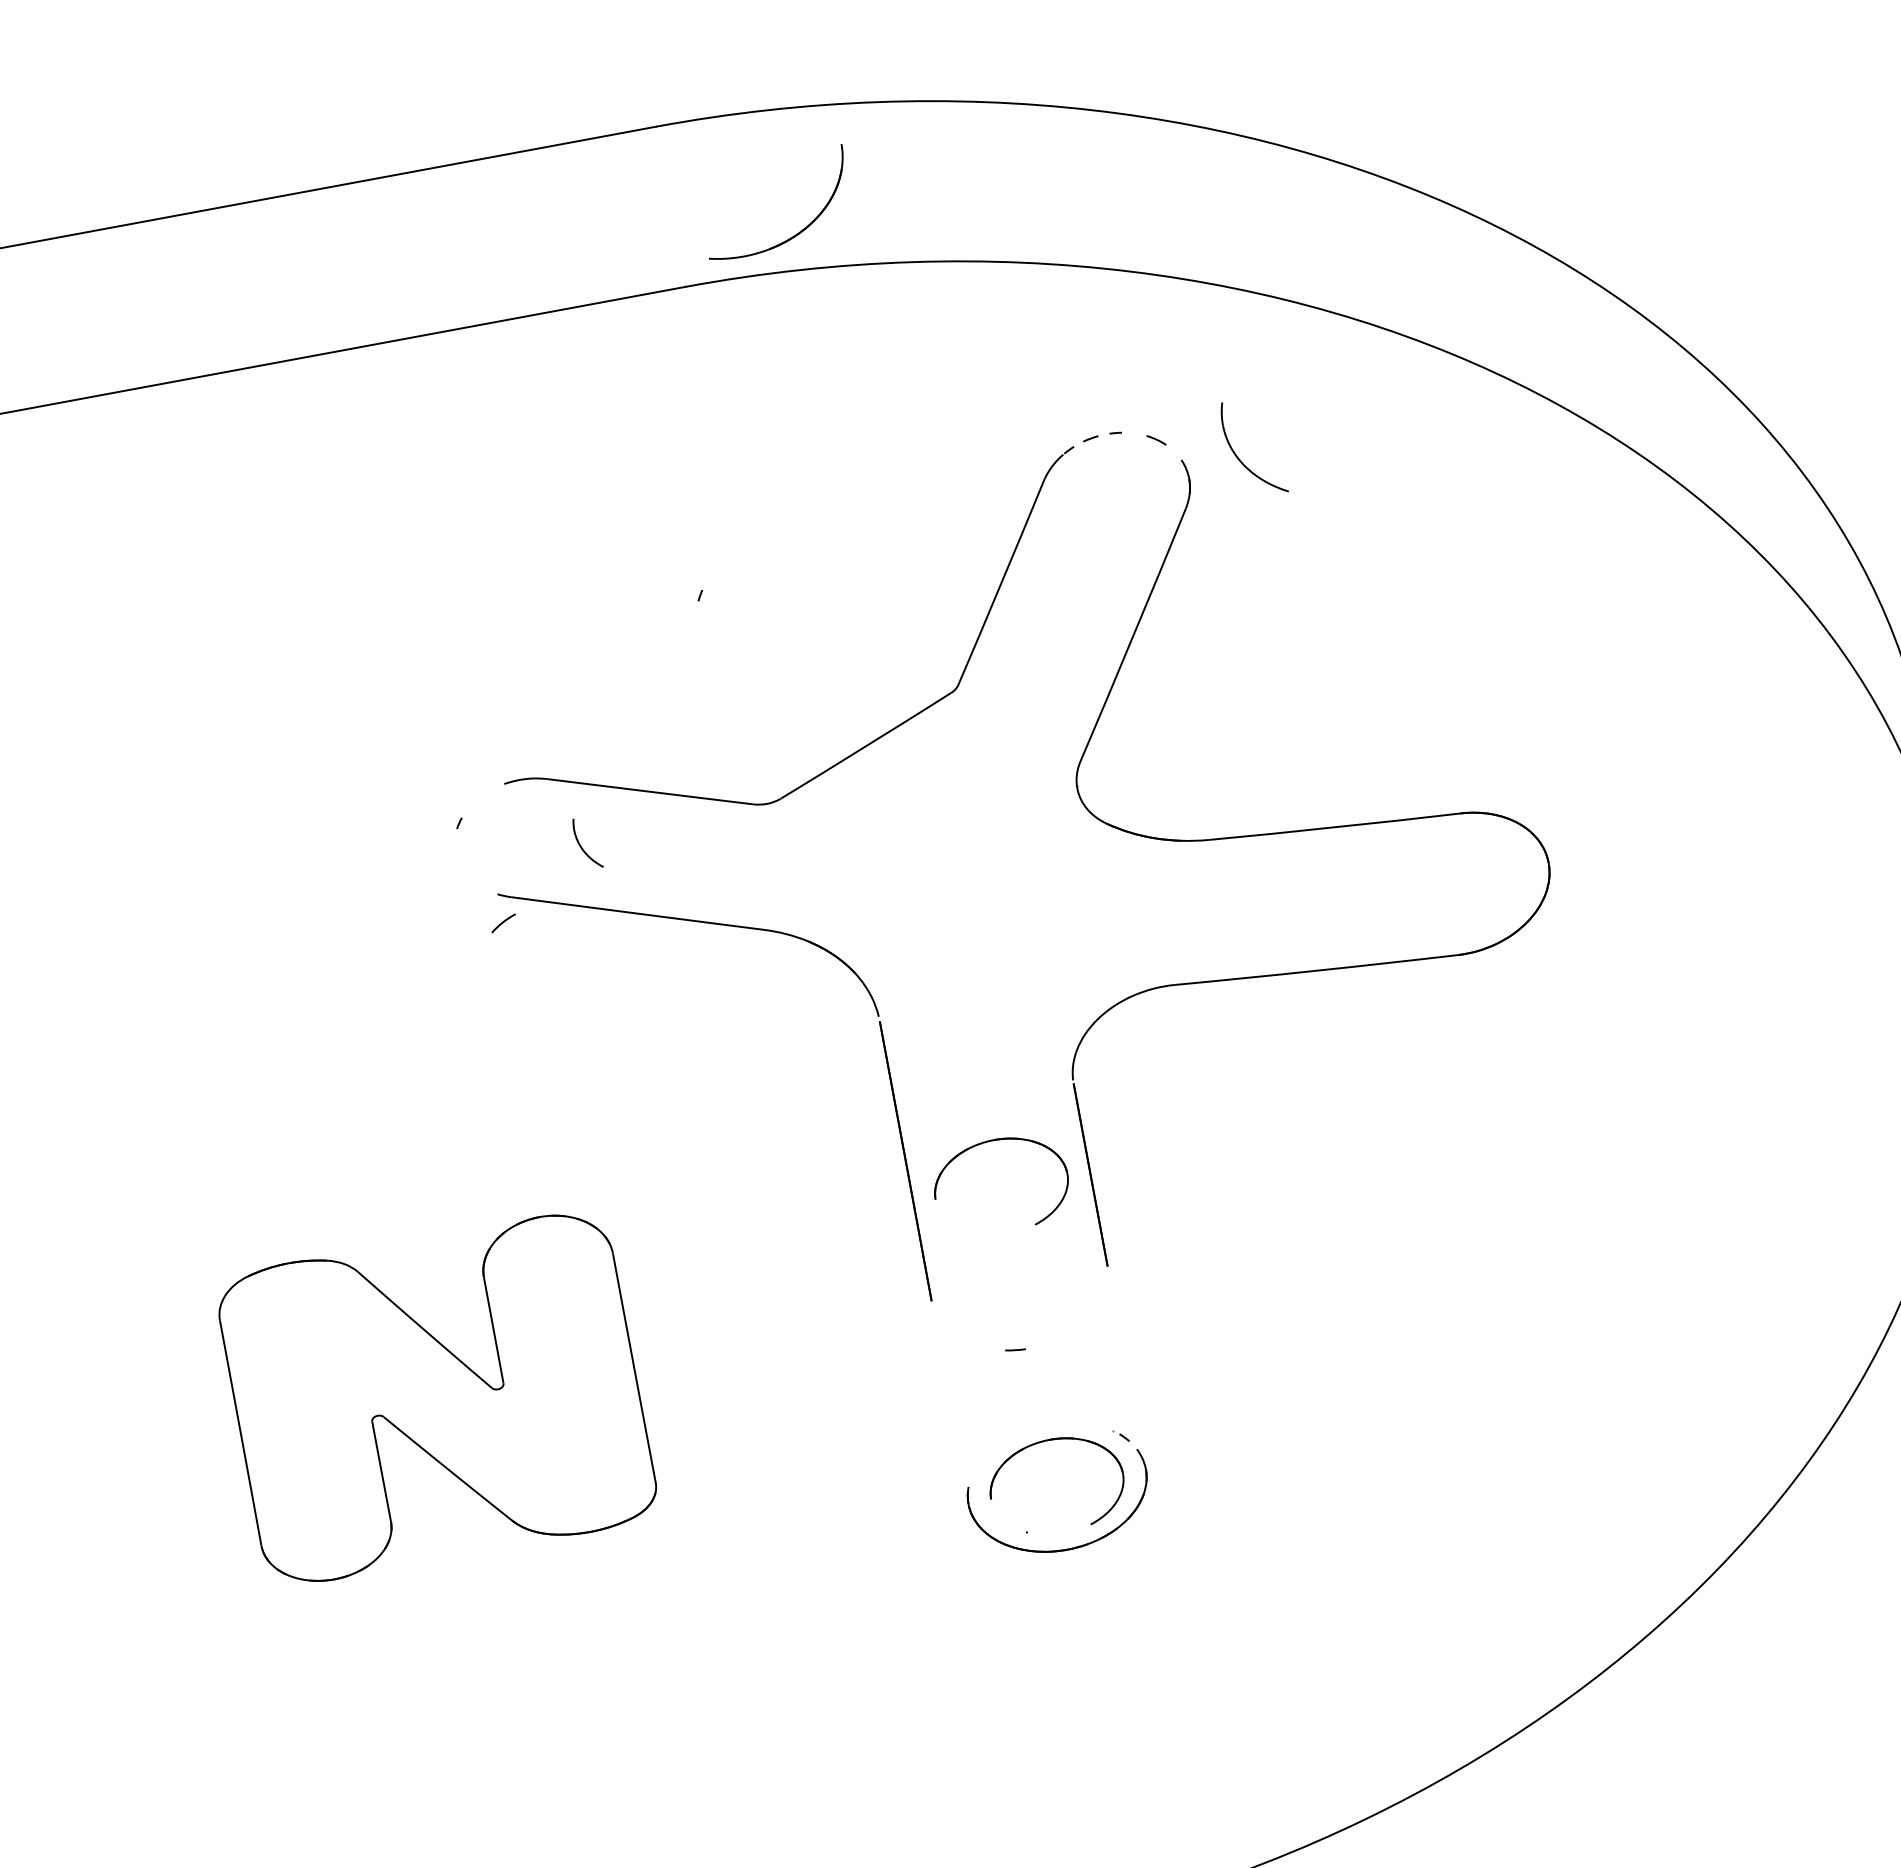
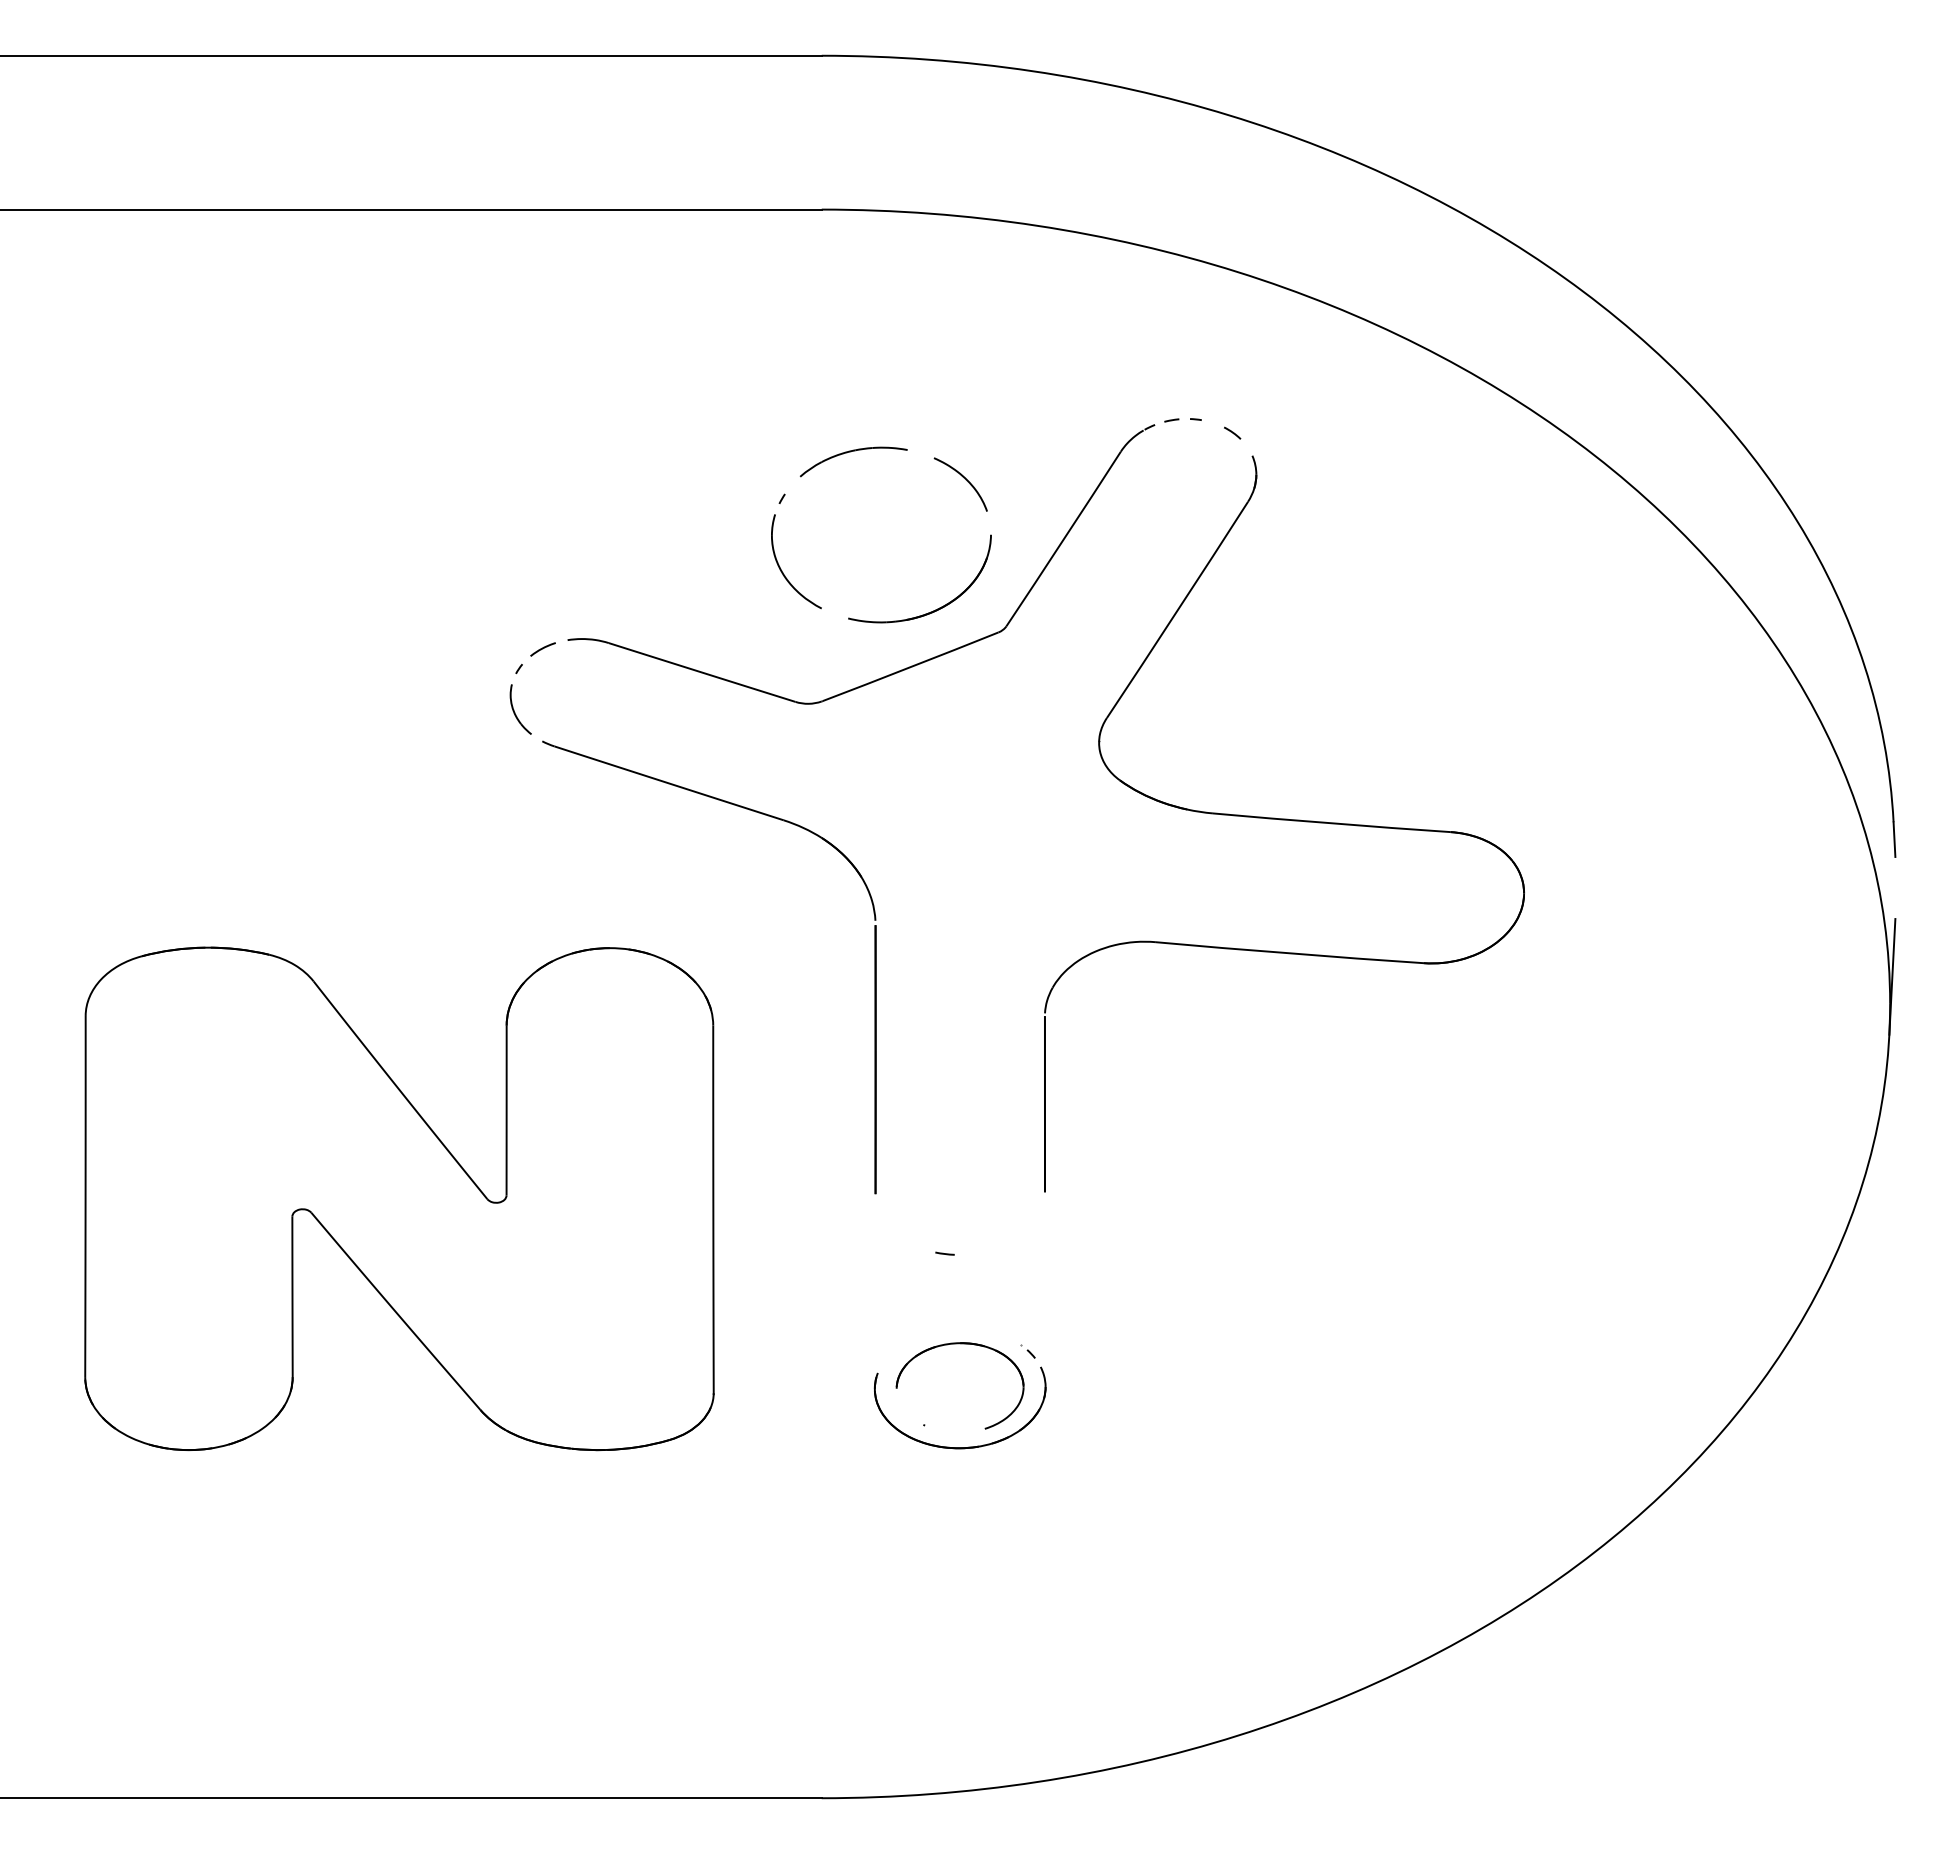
part: (793, 235) -> (930, 611), moved
part: (1239, 457) -> (781, 568), moved
part: (762, 534) -> (850, 452), added
curve: (885, 539) -> (963, 478), added
part: (587, 843) -> (520, 709), moved
curve: (503, 923) -> (542, 649), moved
part: (992, 1141) -> (959, 1056), removed
part: (436, 1397) -> (399, 1198), size x1.67

